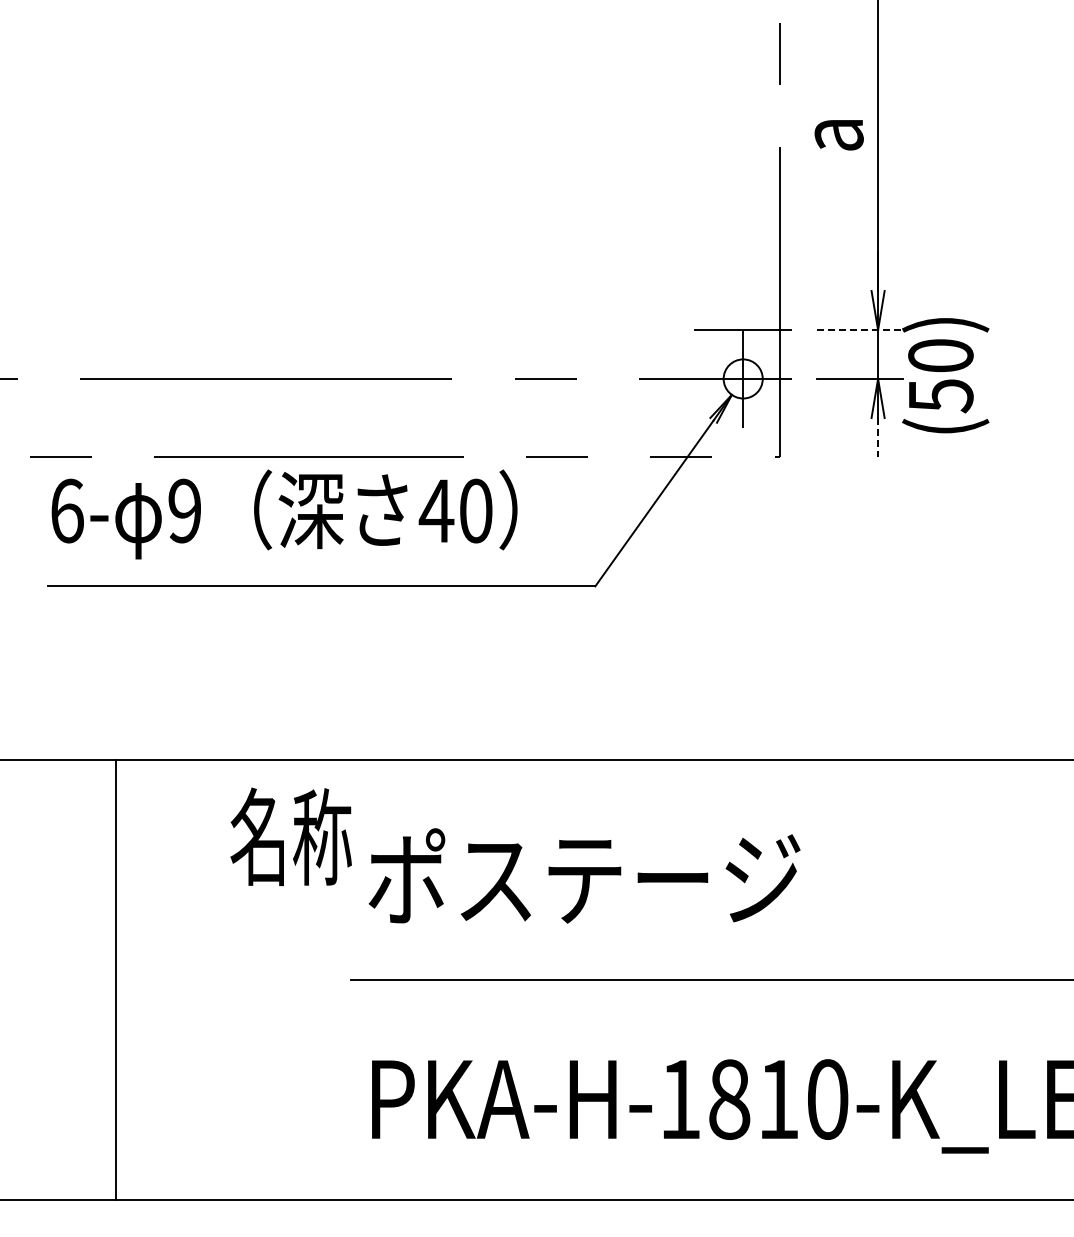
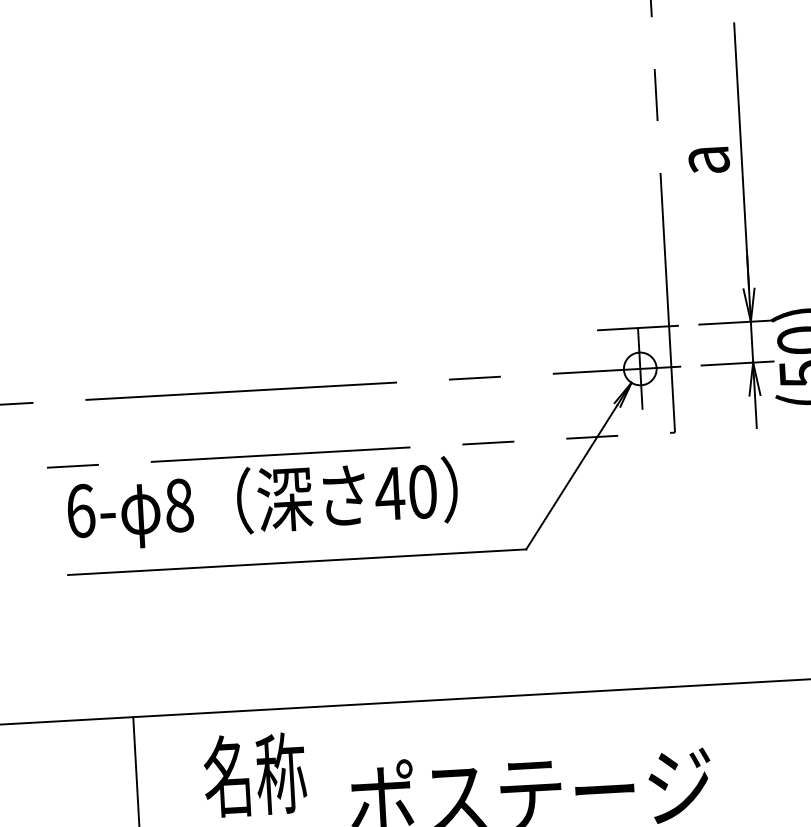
line: (860, 330) -> (736, 322), dashed -> solid
line: (878, 437) -> (756, 411), dashed -> solid
text: (184, 510) -> (178, 505), 9 -> 8
text: (290, 836) -> (254, 774), moved

